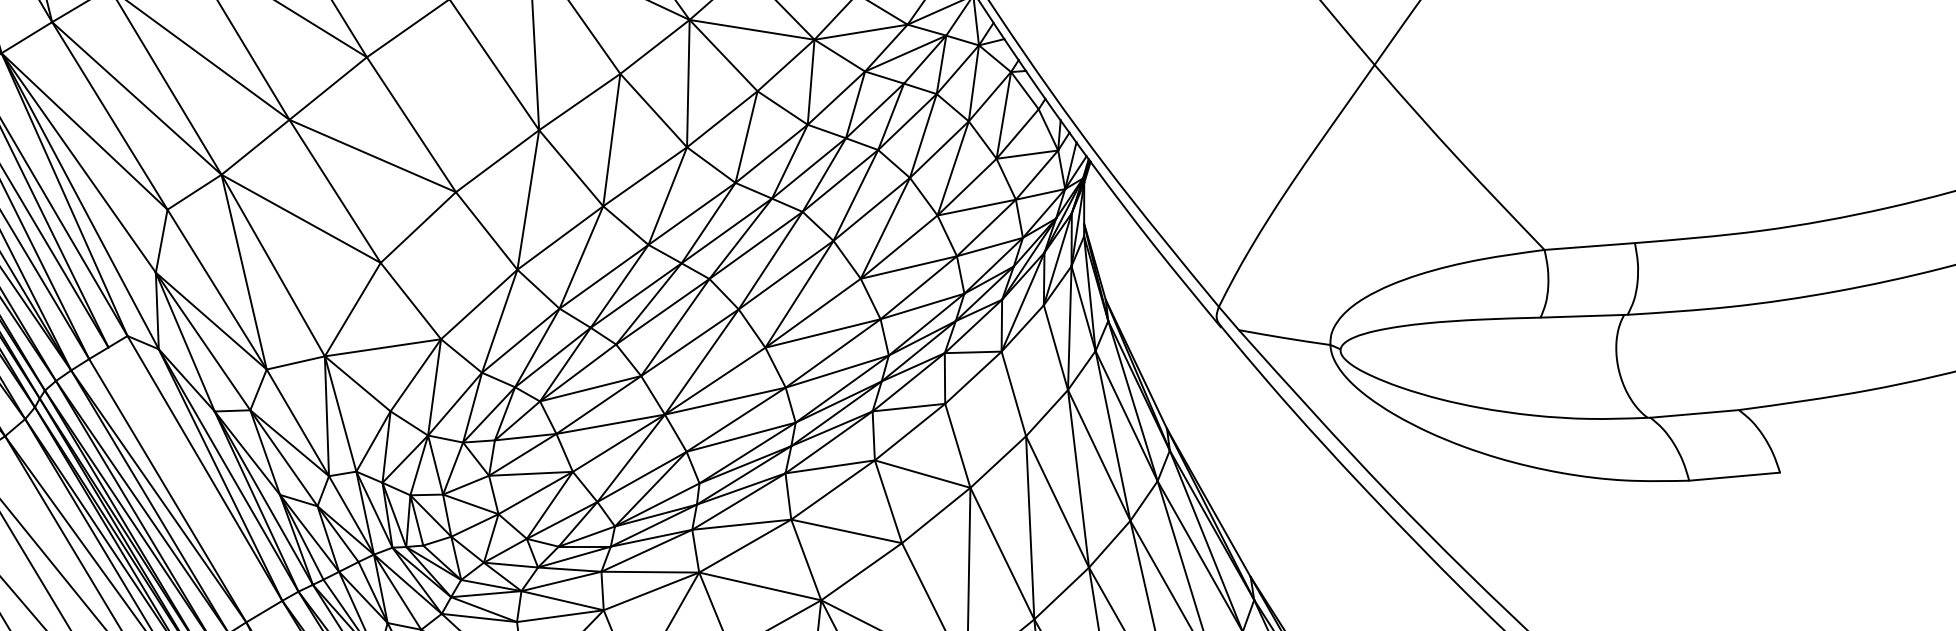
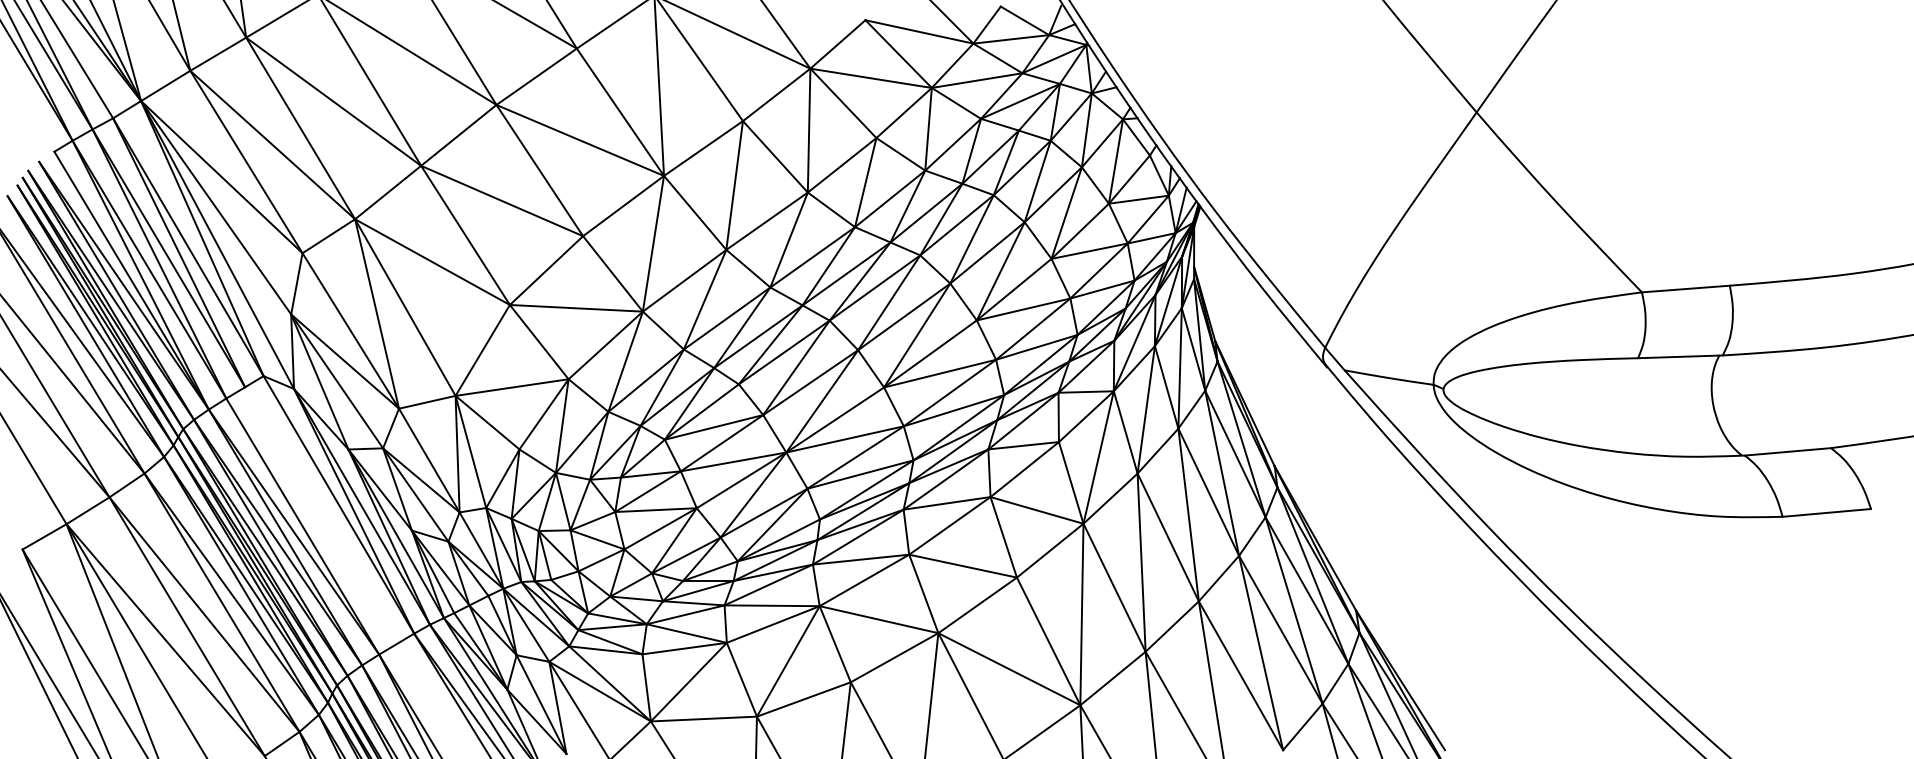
line: (453, 92) -> (580, 139), added
line: (448, 265) -> (575, 307), added
line: (1034, 370) -> (1145, 409), added
line: (985, 419) -> (1098, 457), added

